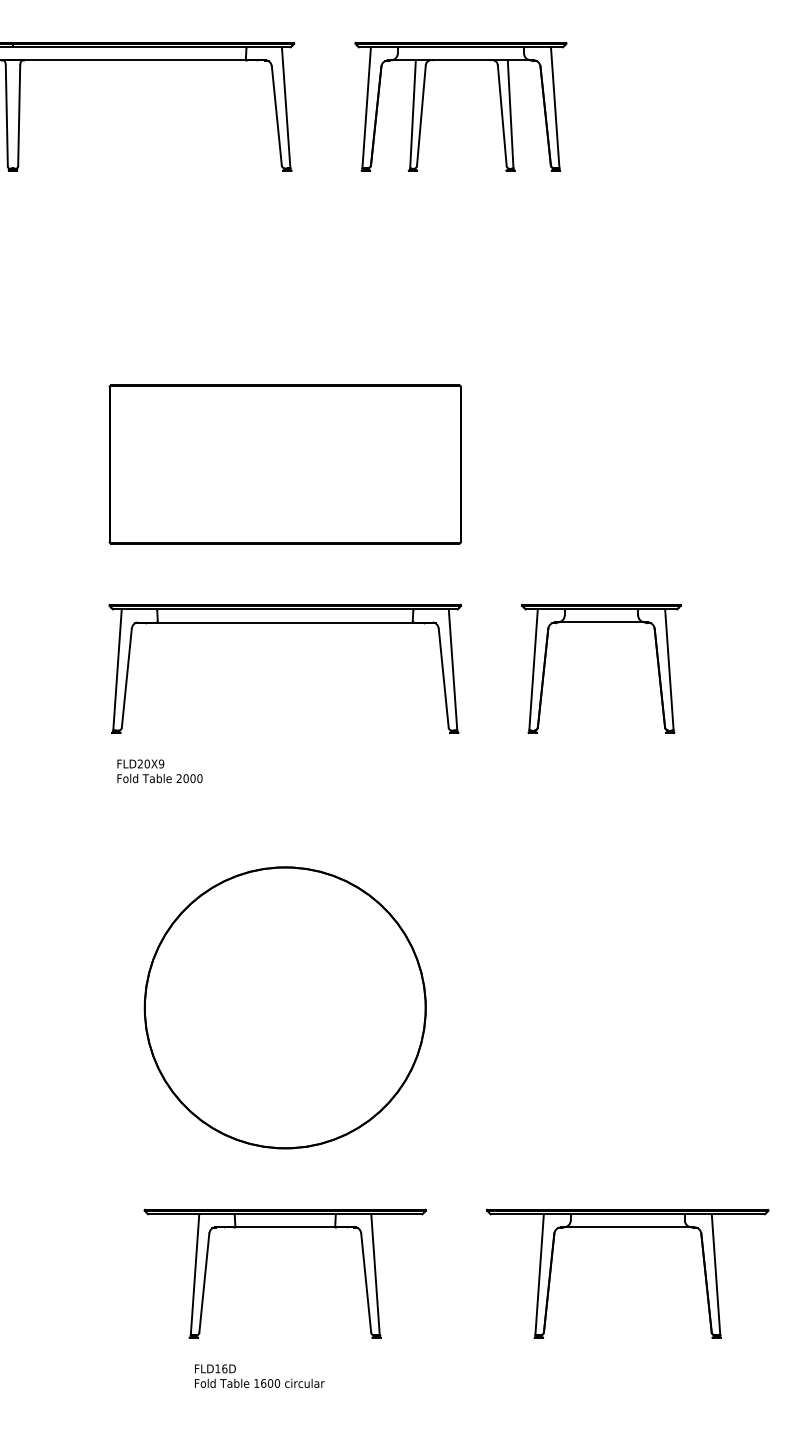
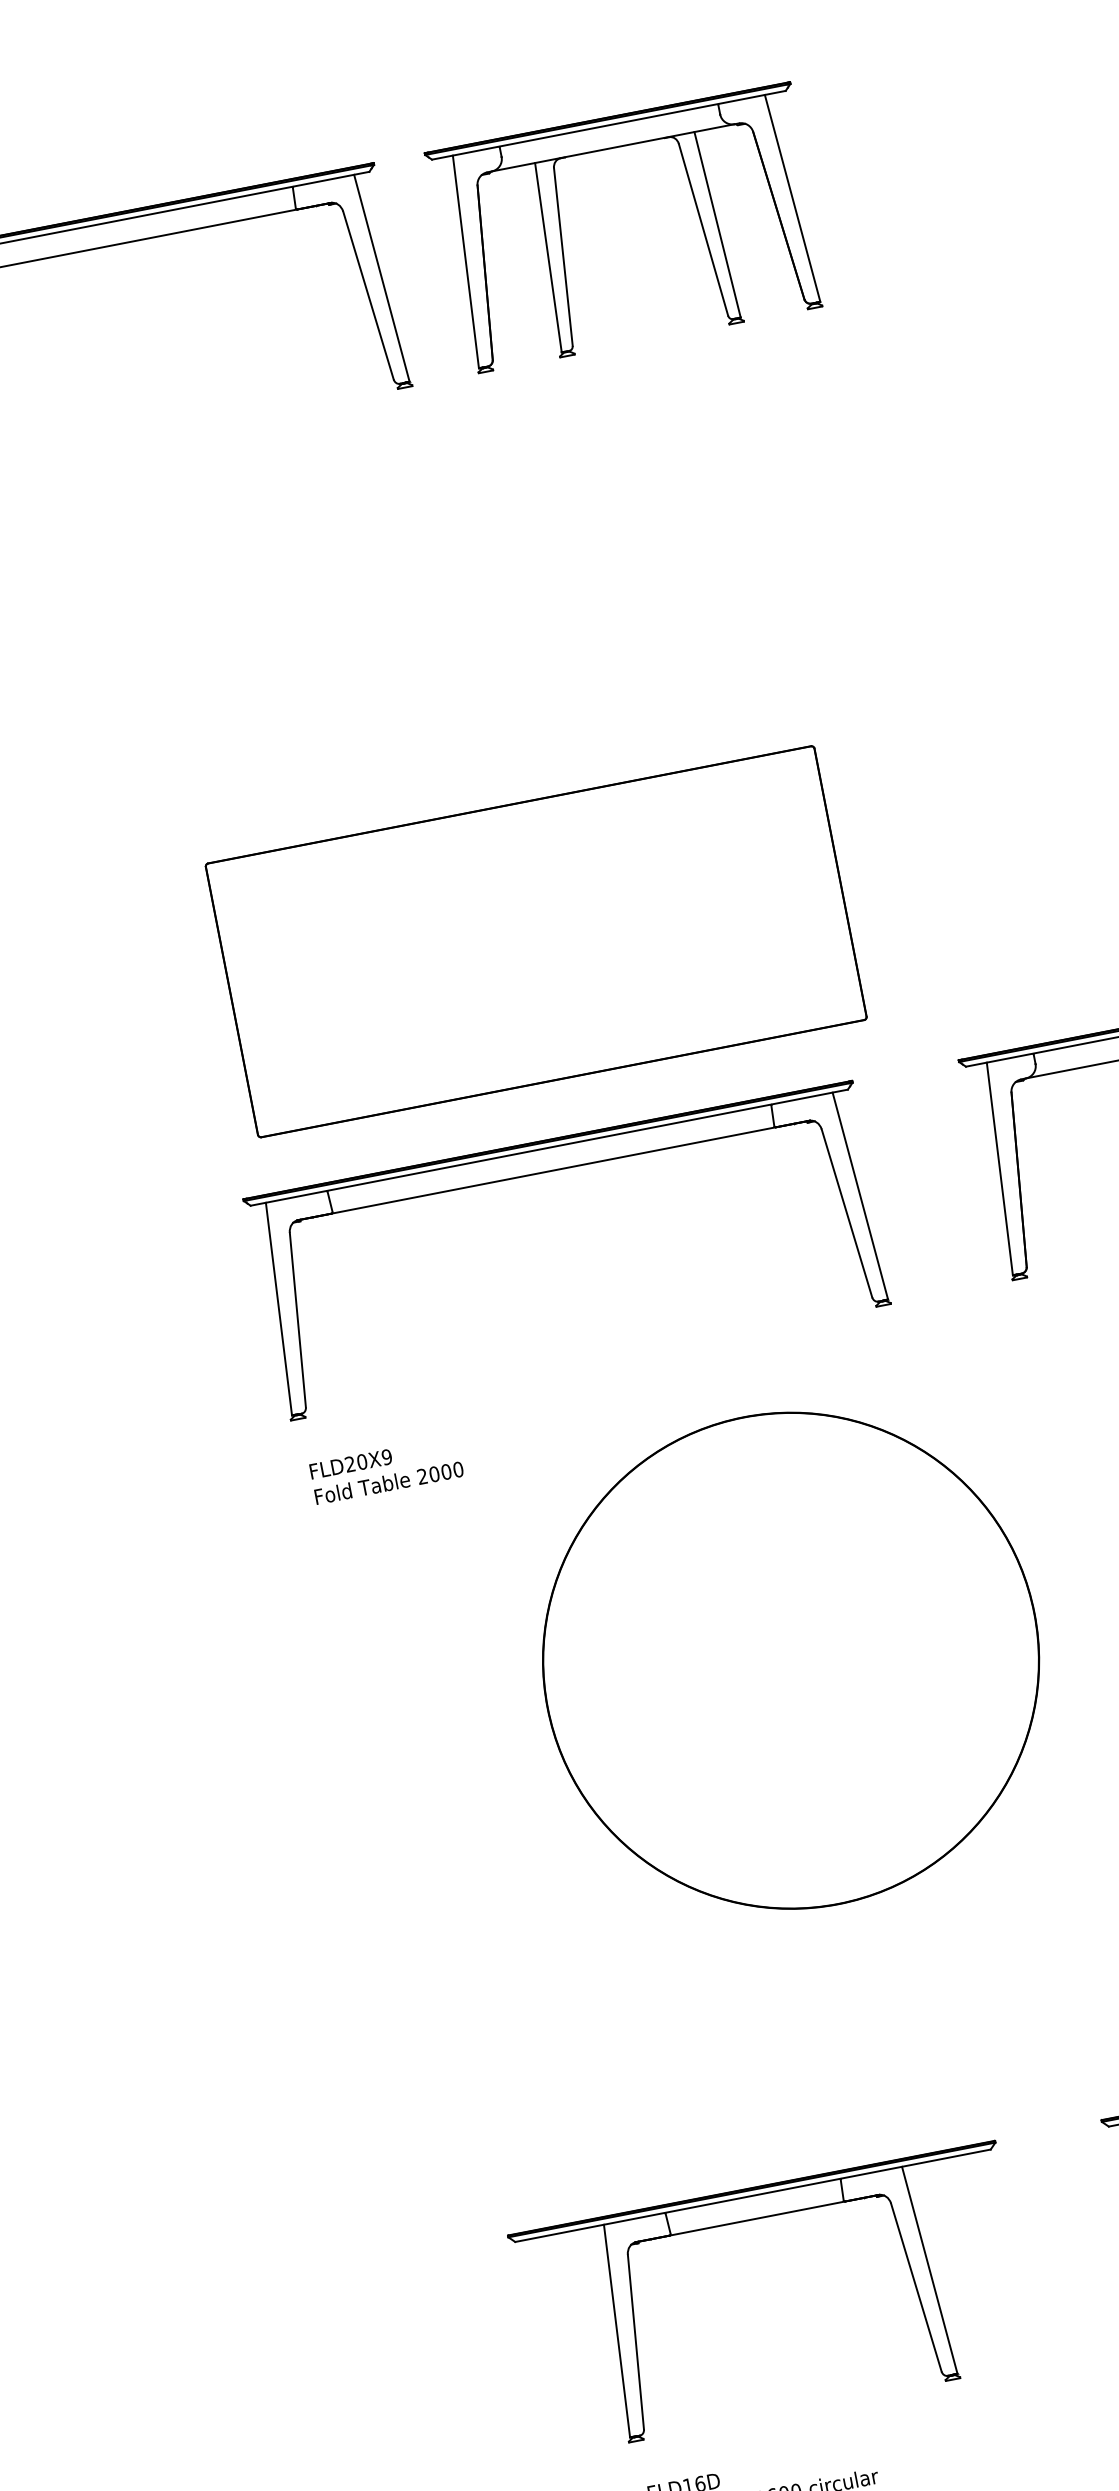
part: (423, 106) -> (563, 240), moved
part: (284, 464) -> (534, 942), moved
part: (284, 1007) -> (789, 1660), moved

